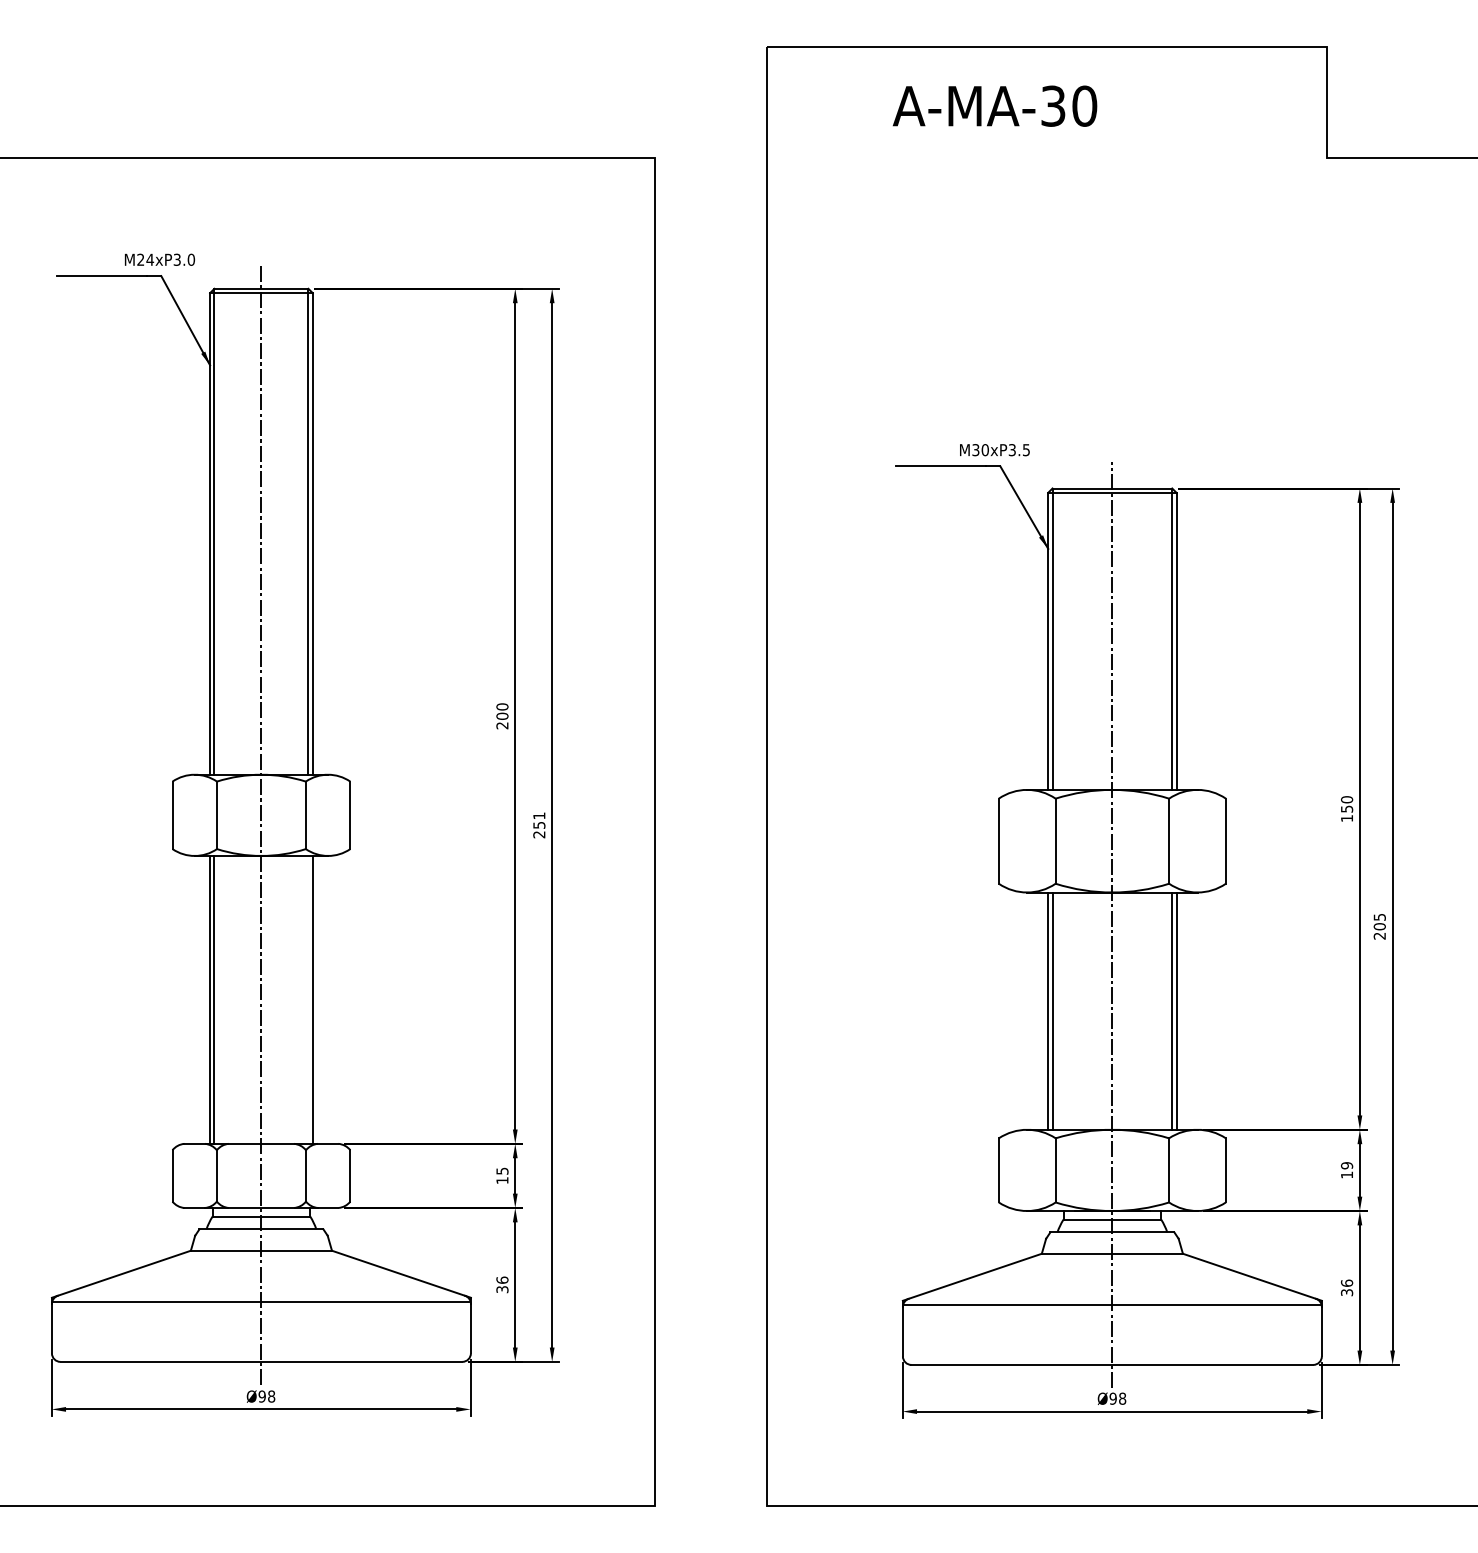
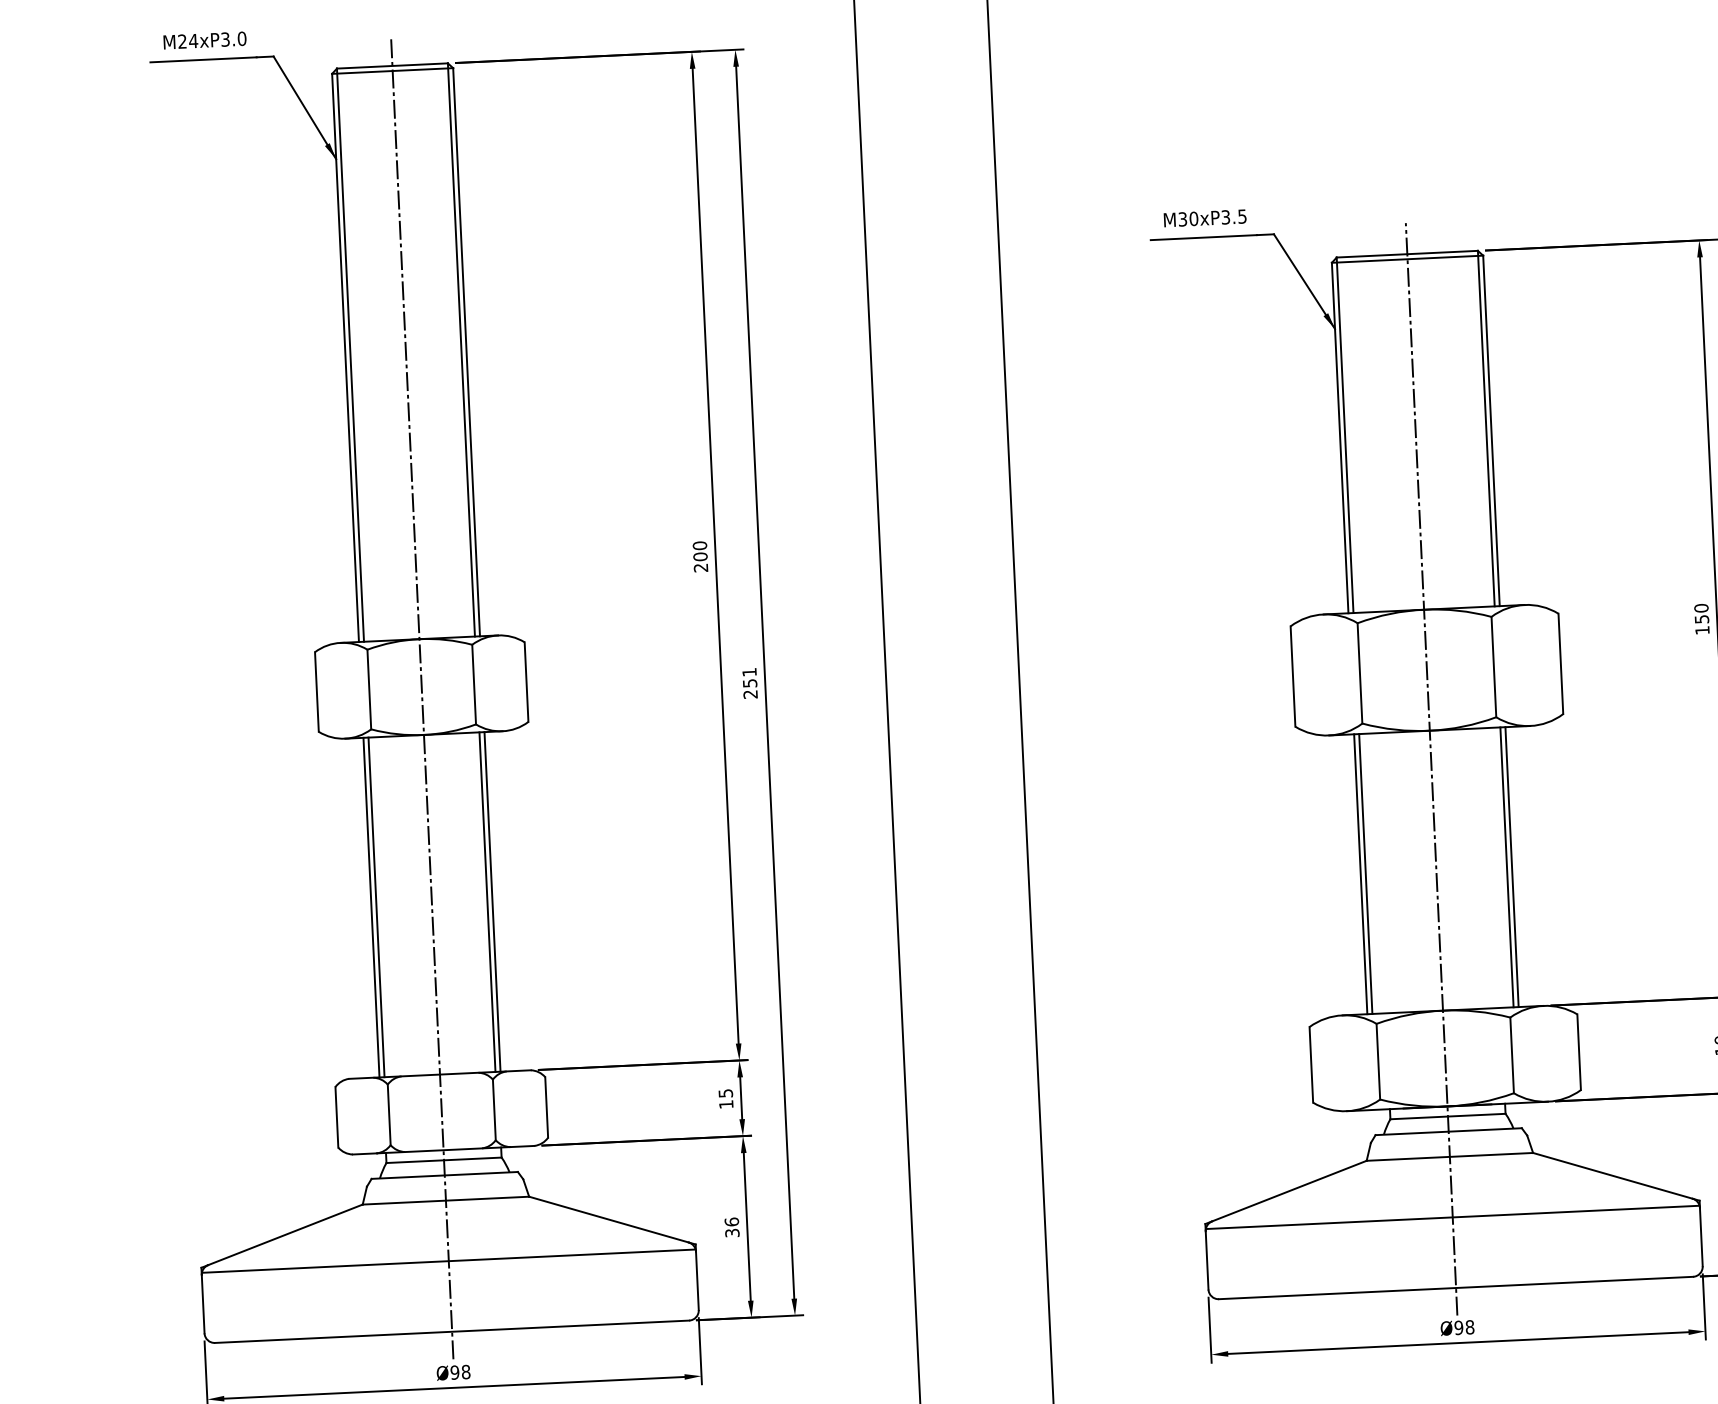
text: (159, 259) -> (204, 40), moved
text: (994, 450) -> (1204, 218), moved
line: (308, 999) -> (487, 901), added

